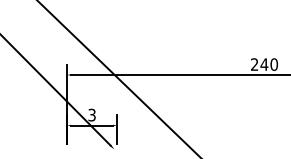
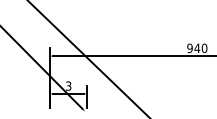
text: (253, 64) -> (189, 48), 240 -> 940

